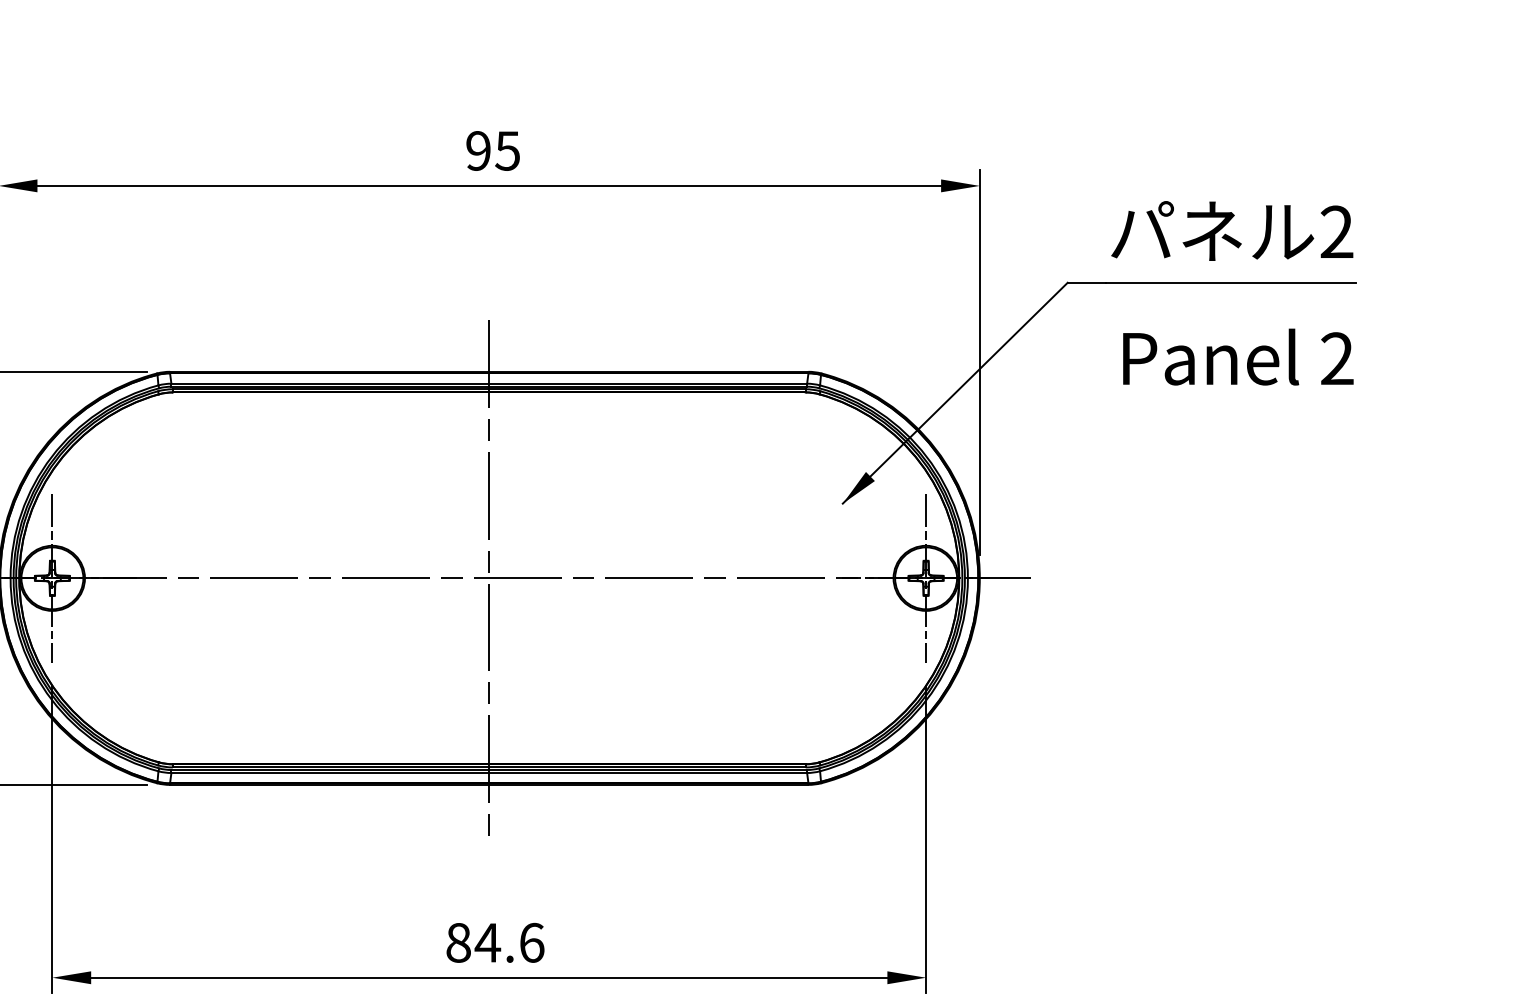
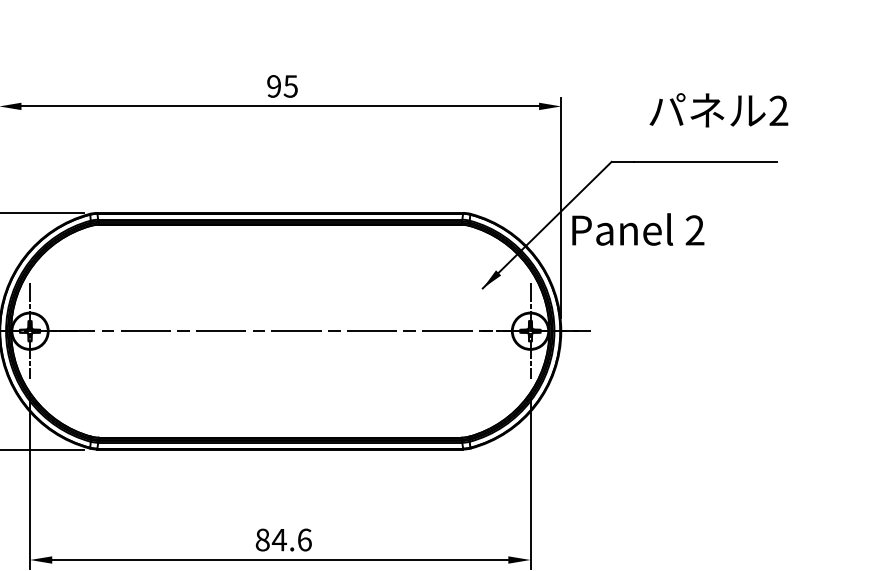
text: (1231, 231) -> (718, 110), moved
text: (1238, 357) -> (638, 229), moved
line: (489, 578) -> (280, 331), removed

